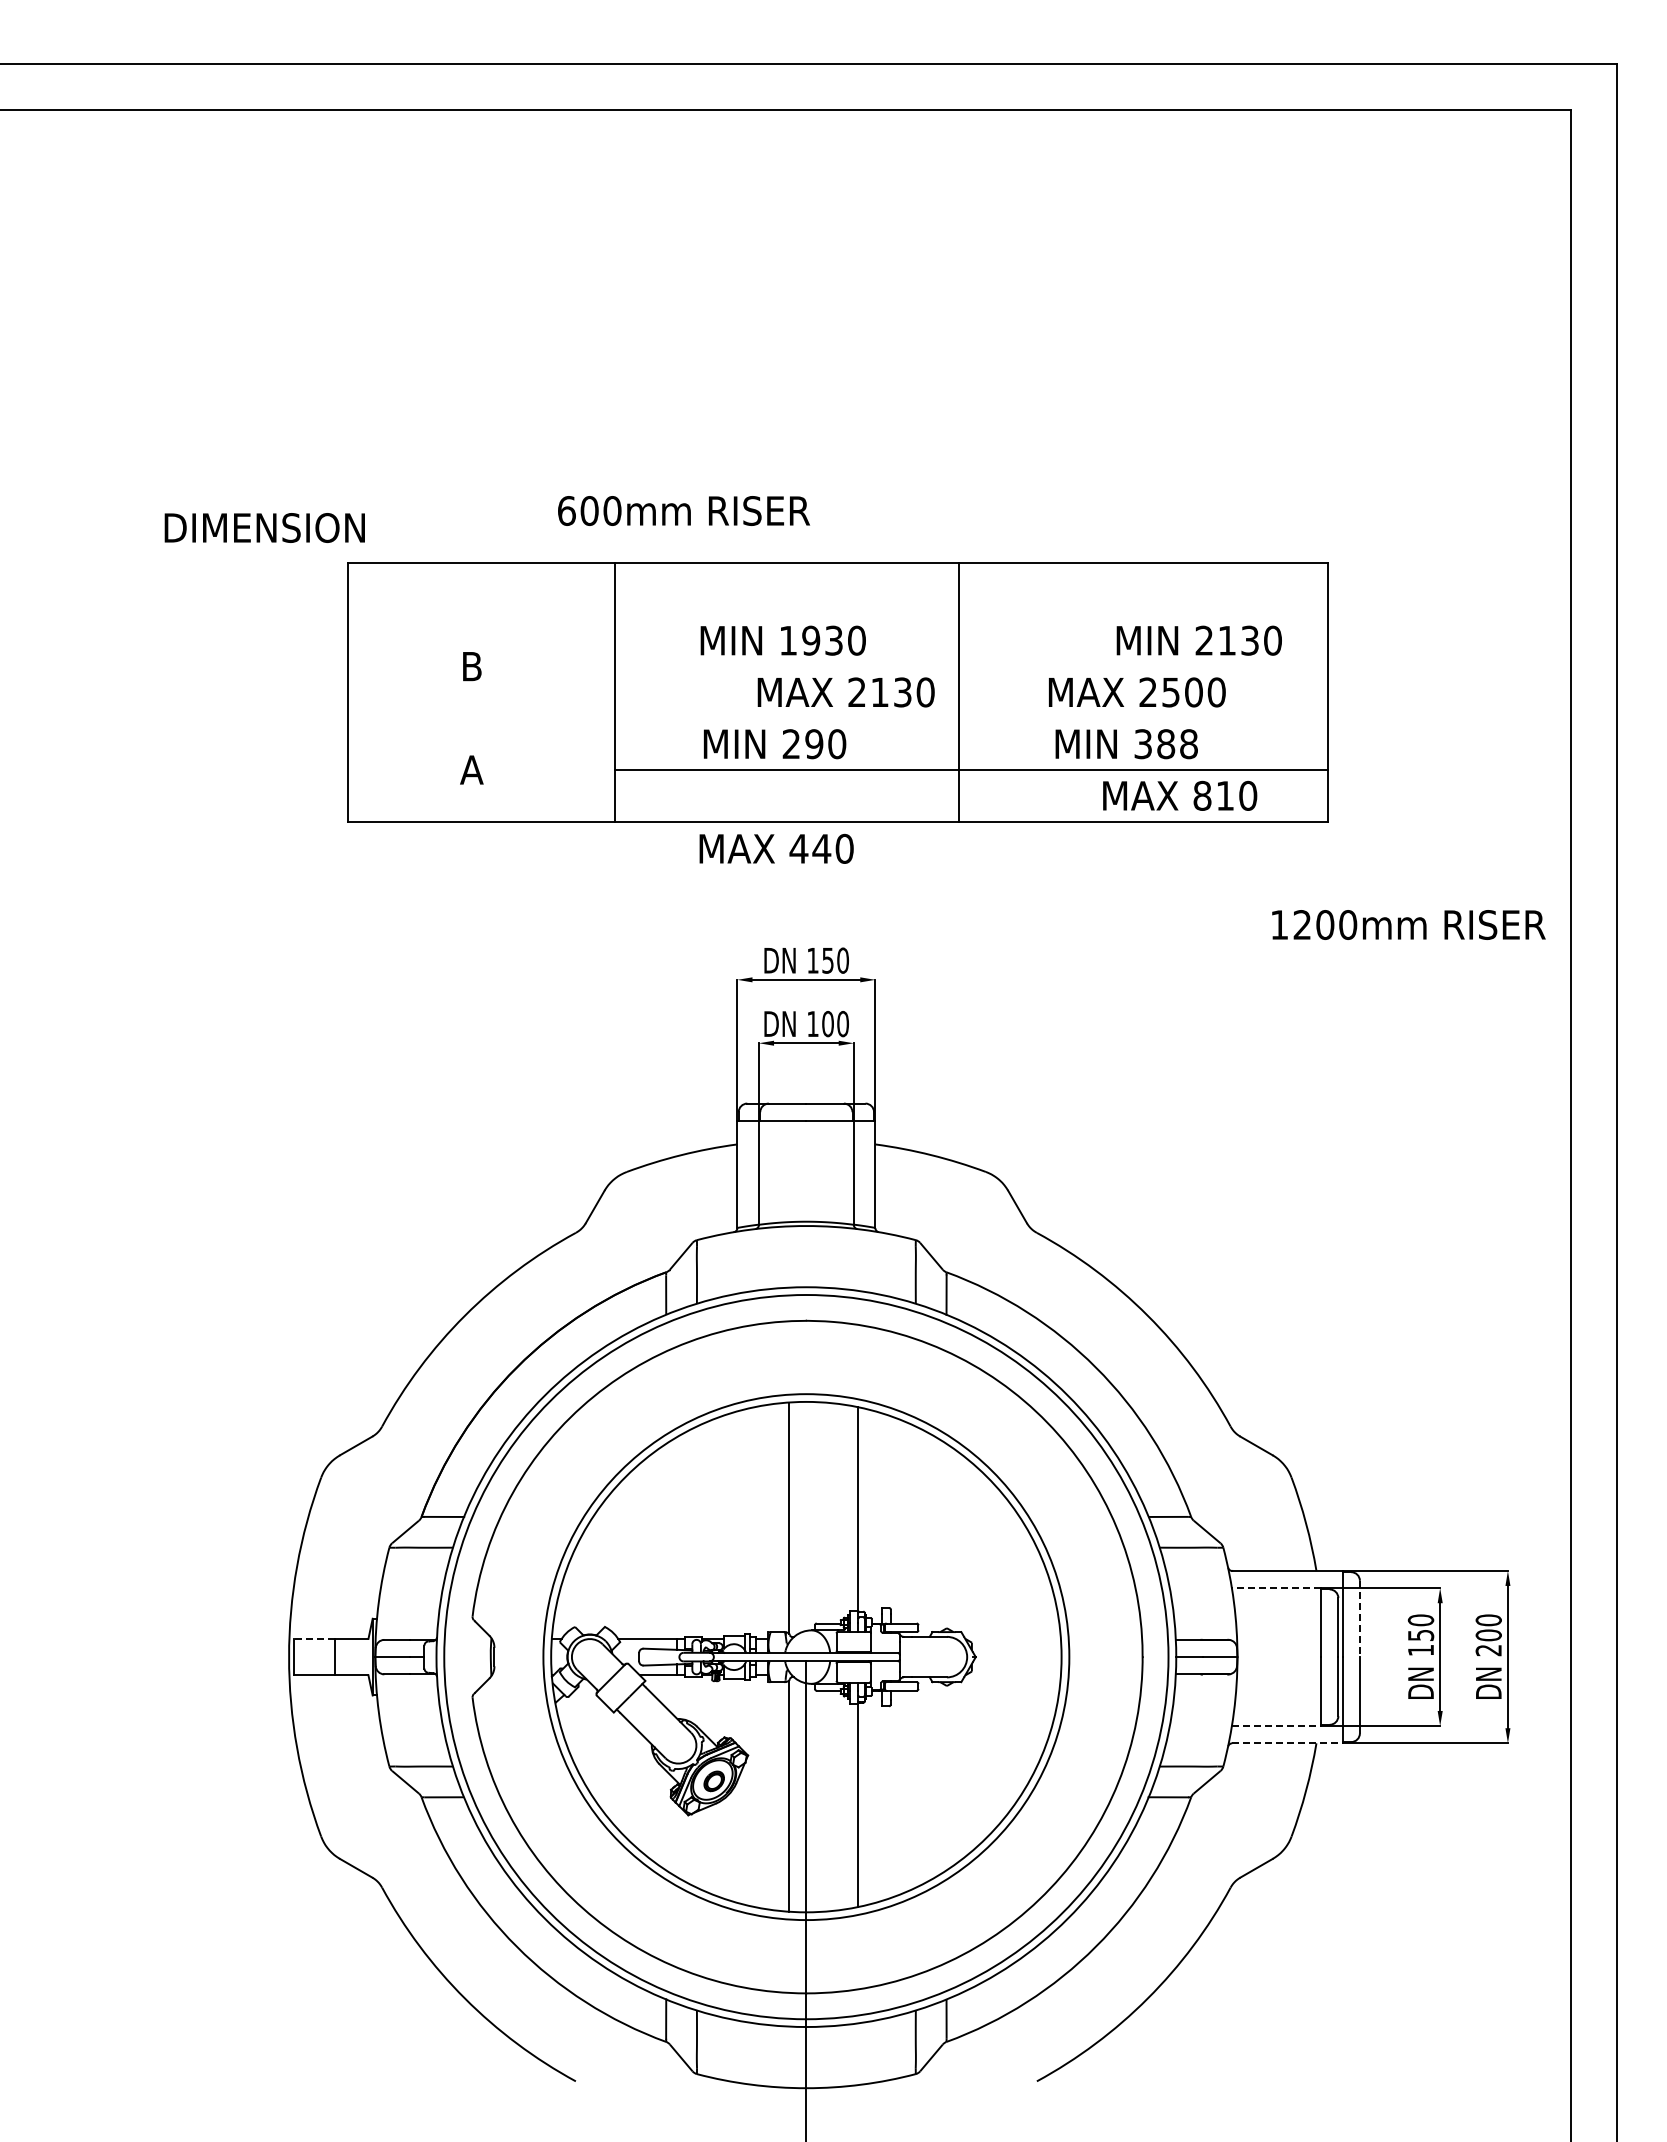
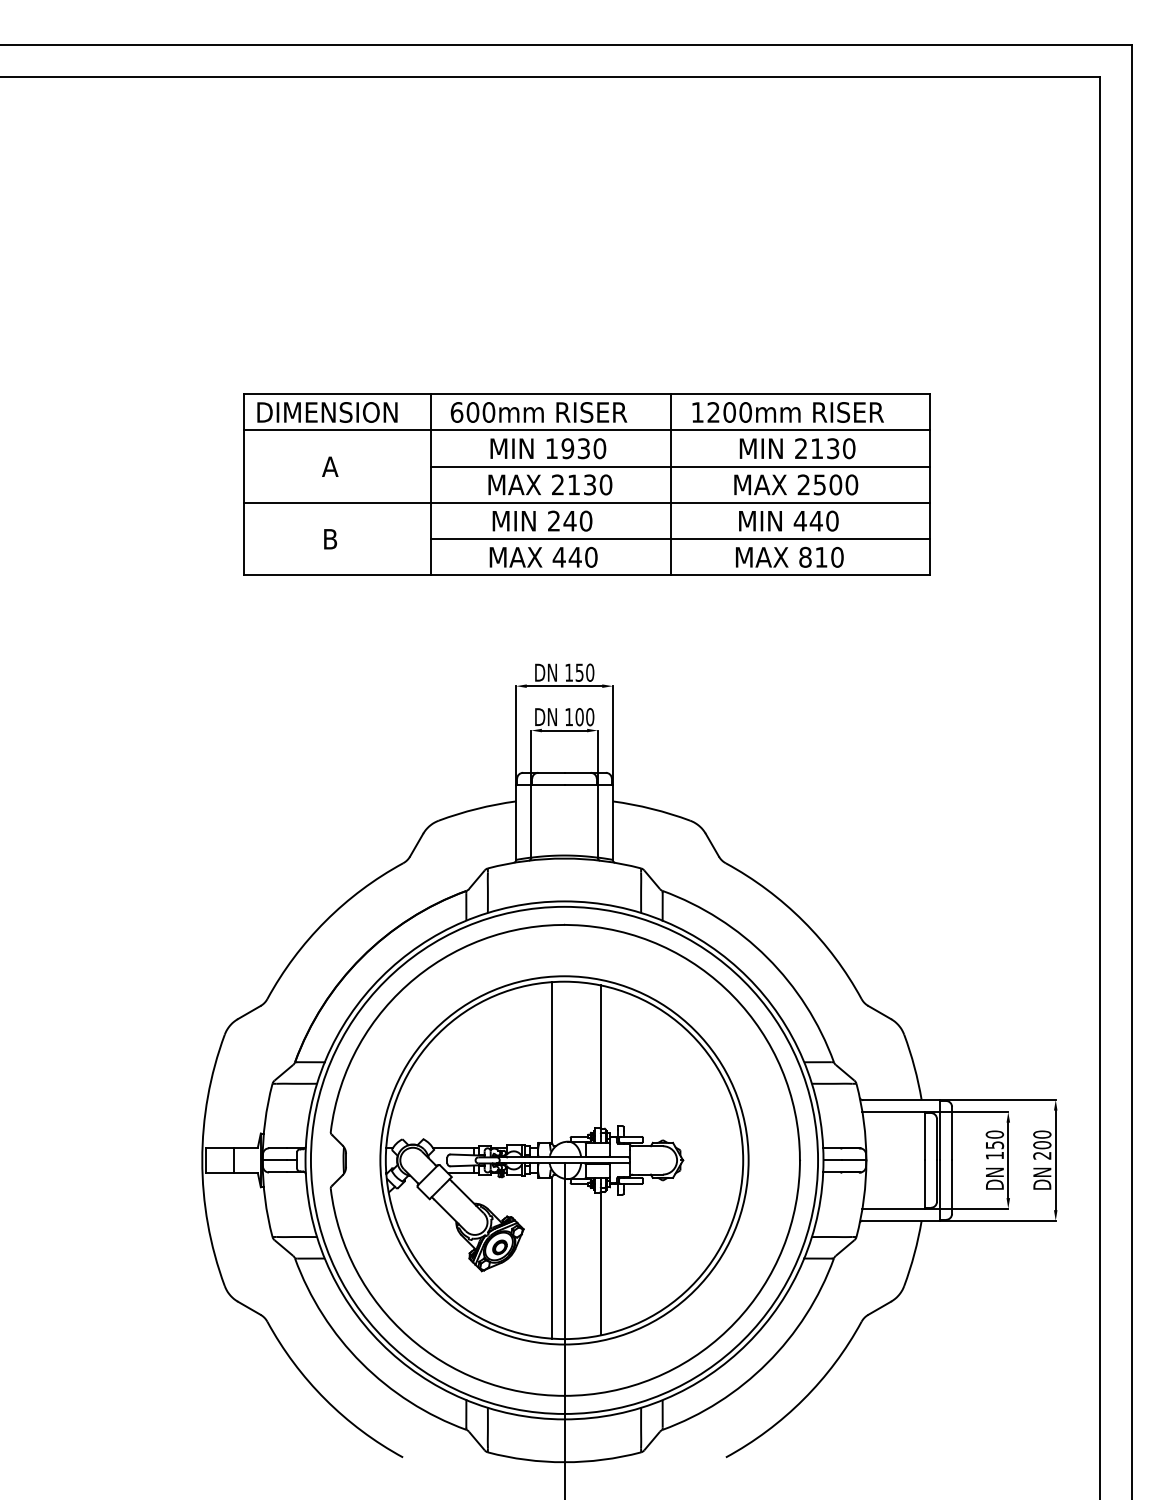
text: (683, 510) -> (538, 412), moved
text: (264, 527) -> (327, 412), moved
line: (838, 614) -> (587, 430), added
text: (1198, 640) -> (797, 448), moved
text: (471, 666) -> (330, 466), B -> A
line: (971, 666) -> (680, 466), added
text: (845, 692) -> (549, 484), moved
line: (838, 718) -> (587, 503), added
text: (813, 744) -> (569, 521), 290 -> 240
text: (1165, 744) -> (815, 521), 388 -> 440
text: (471, 769) -> (330, 538), A -> B
text: (1180, 795) -> (790, 557), moved
text: (776, 848) -> (543, 557), moved
text: (1408, 924) -> (787, 412), moved
line: (1276, 1588) -> (893, 1112), dashed -> solid
line: (1359, 1619) -> (951, 1134), dashed -> solid
line: (314, 1639) -> (220, 1148), dashed -> solid
line: (1276, 1726) -> (893, 1208), dashed -> solid
line: (1287, 1743) -> (901, 1220), dashed -> solid

